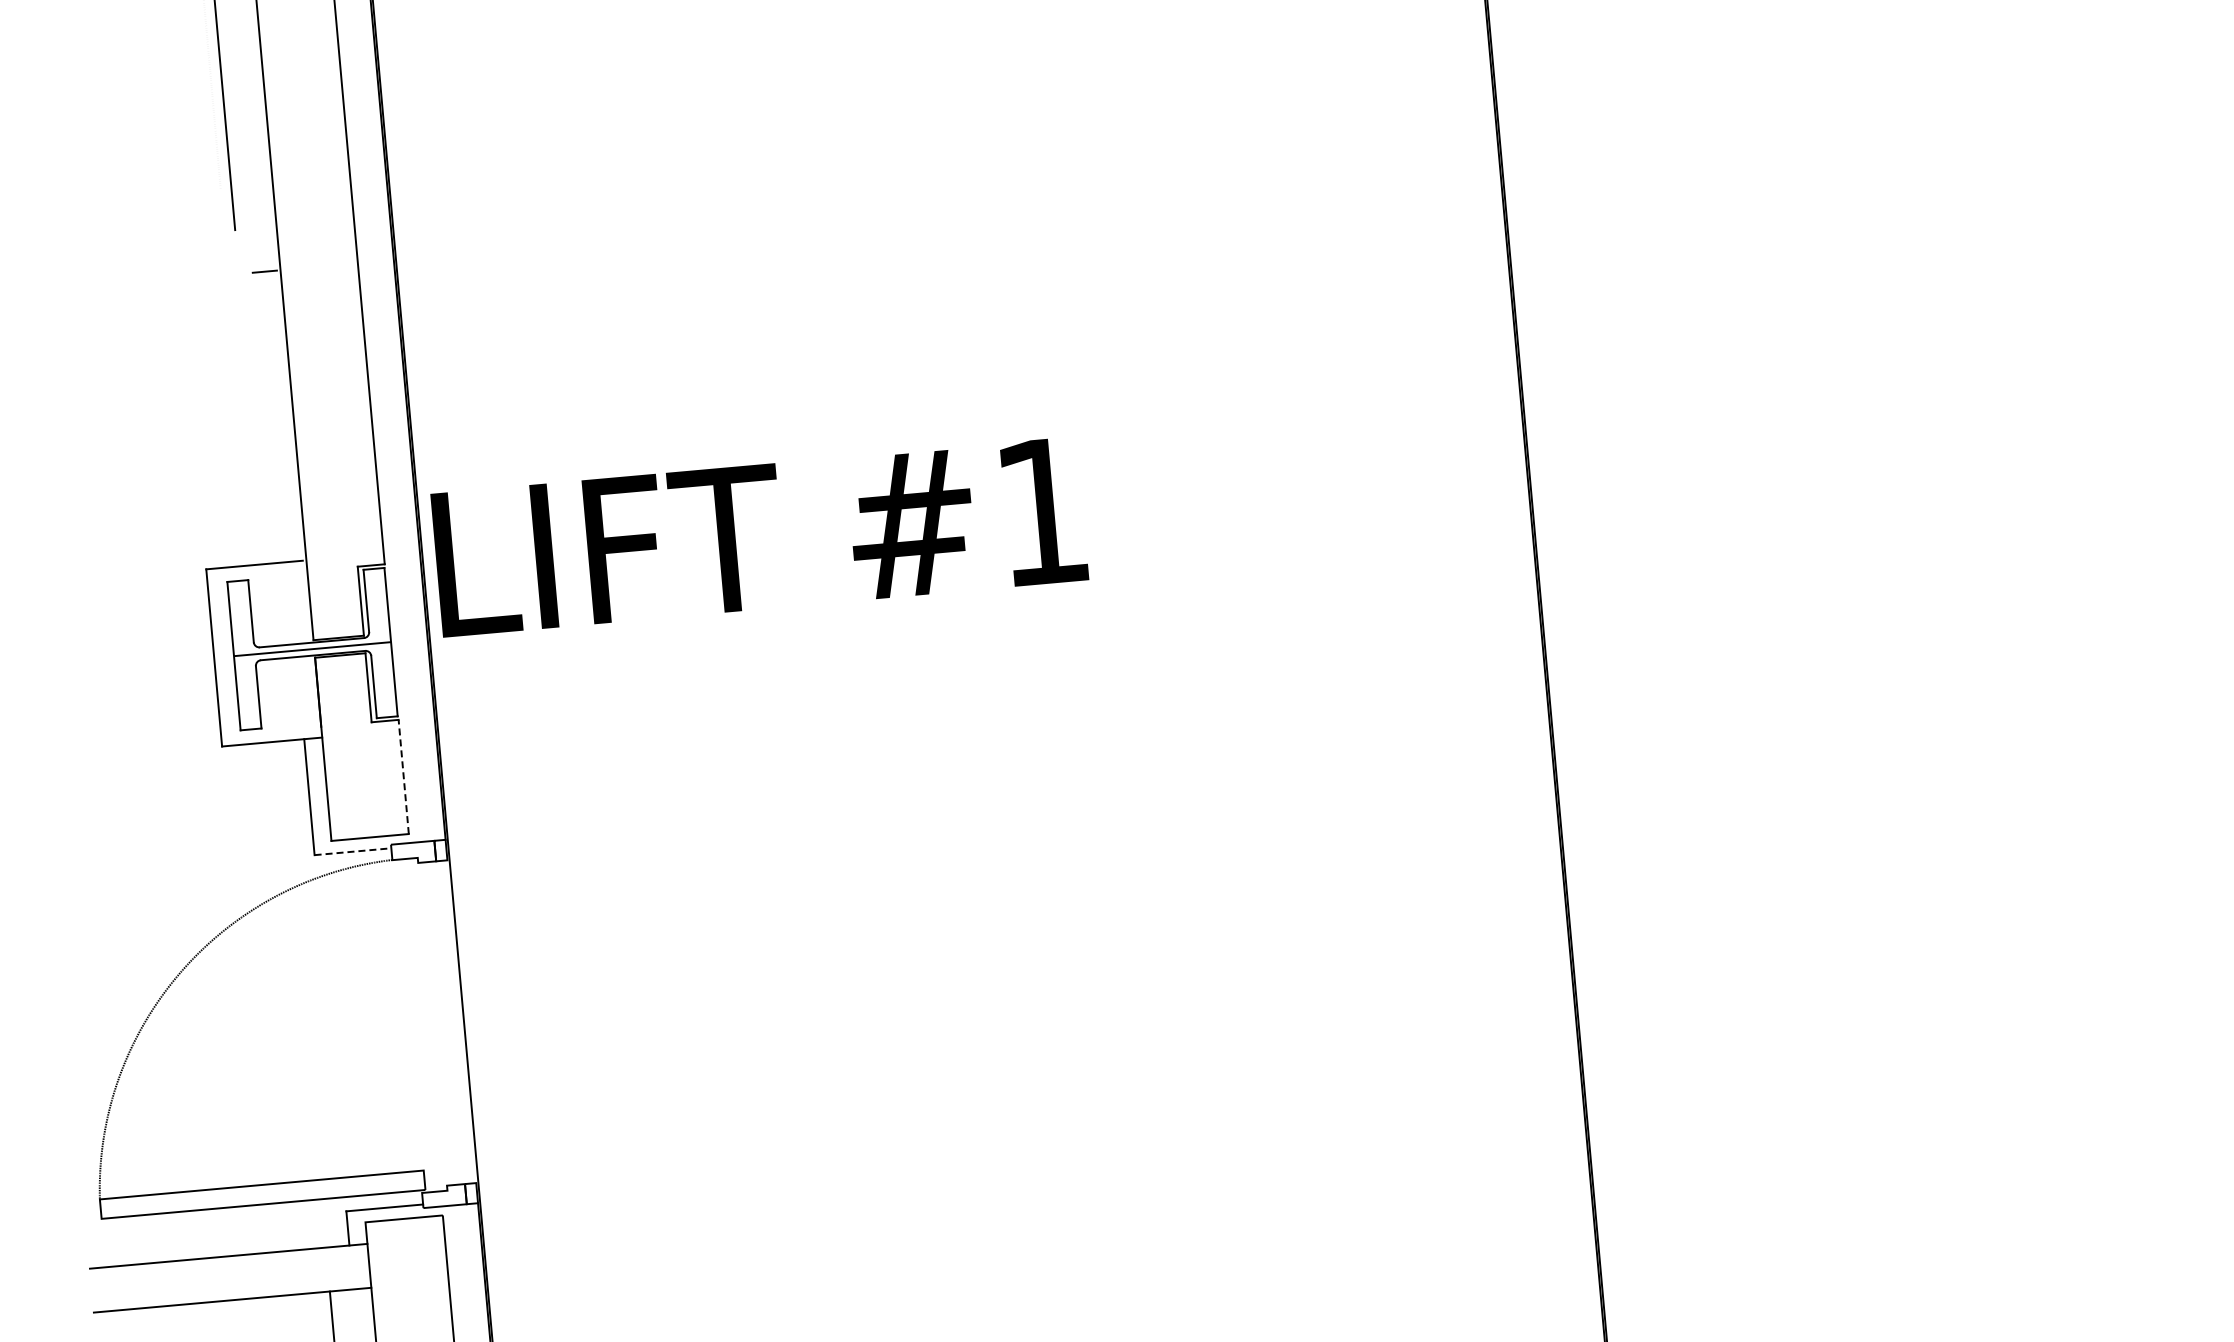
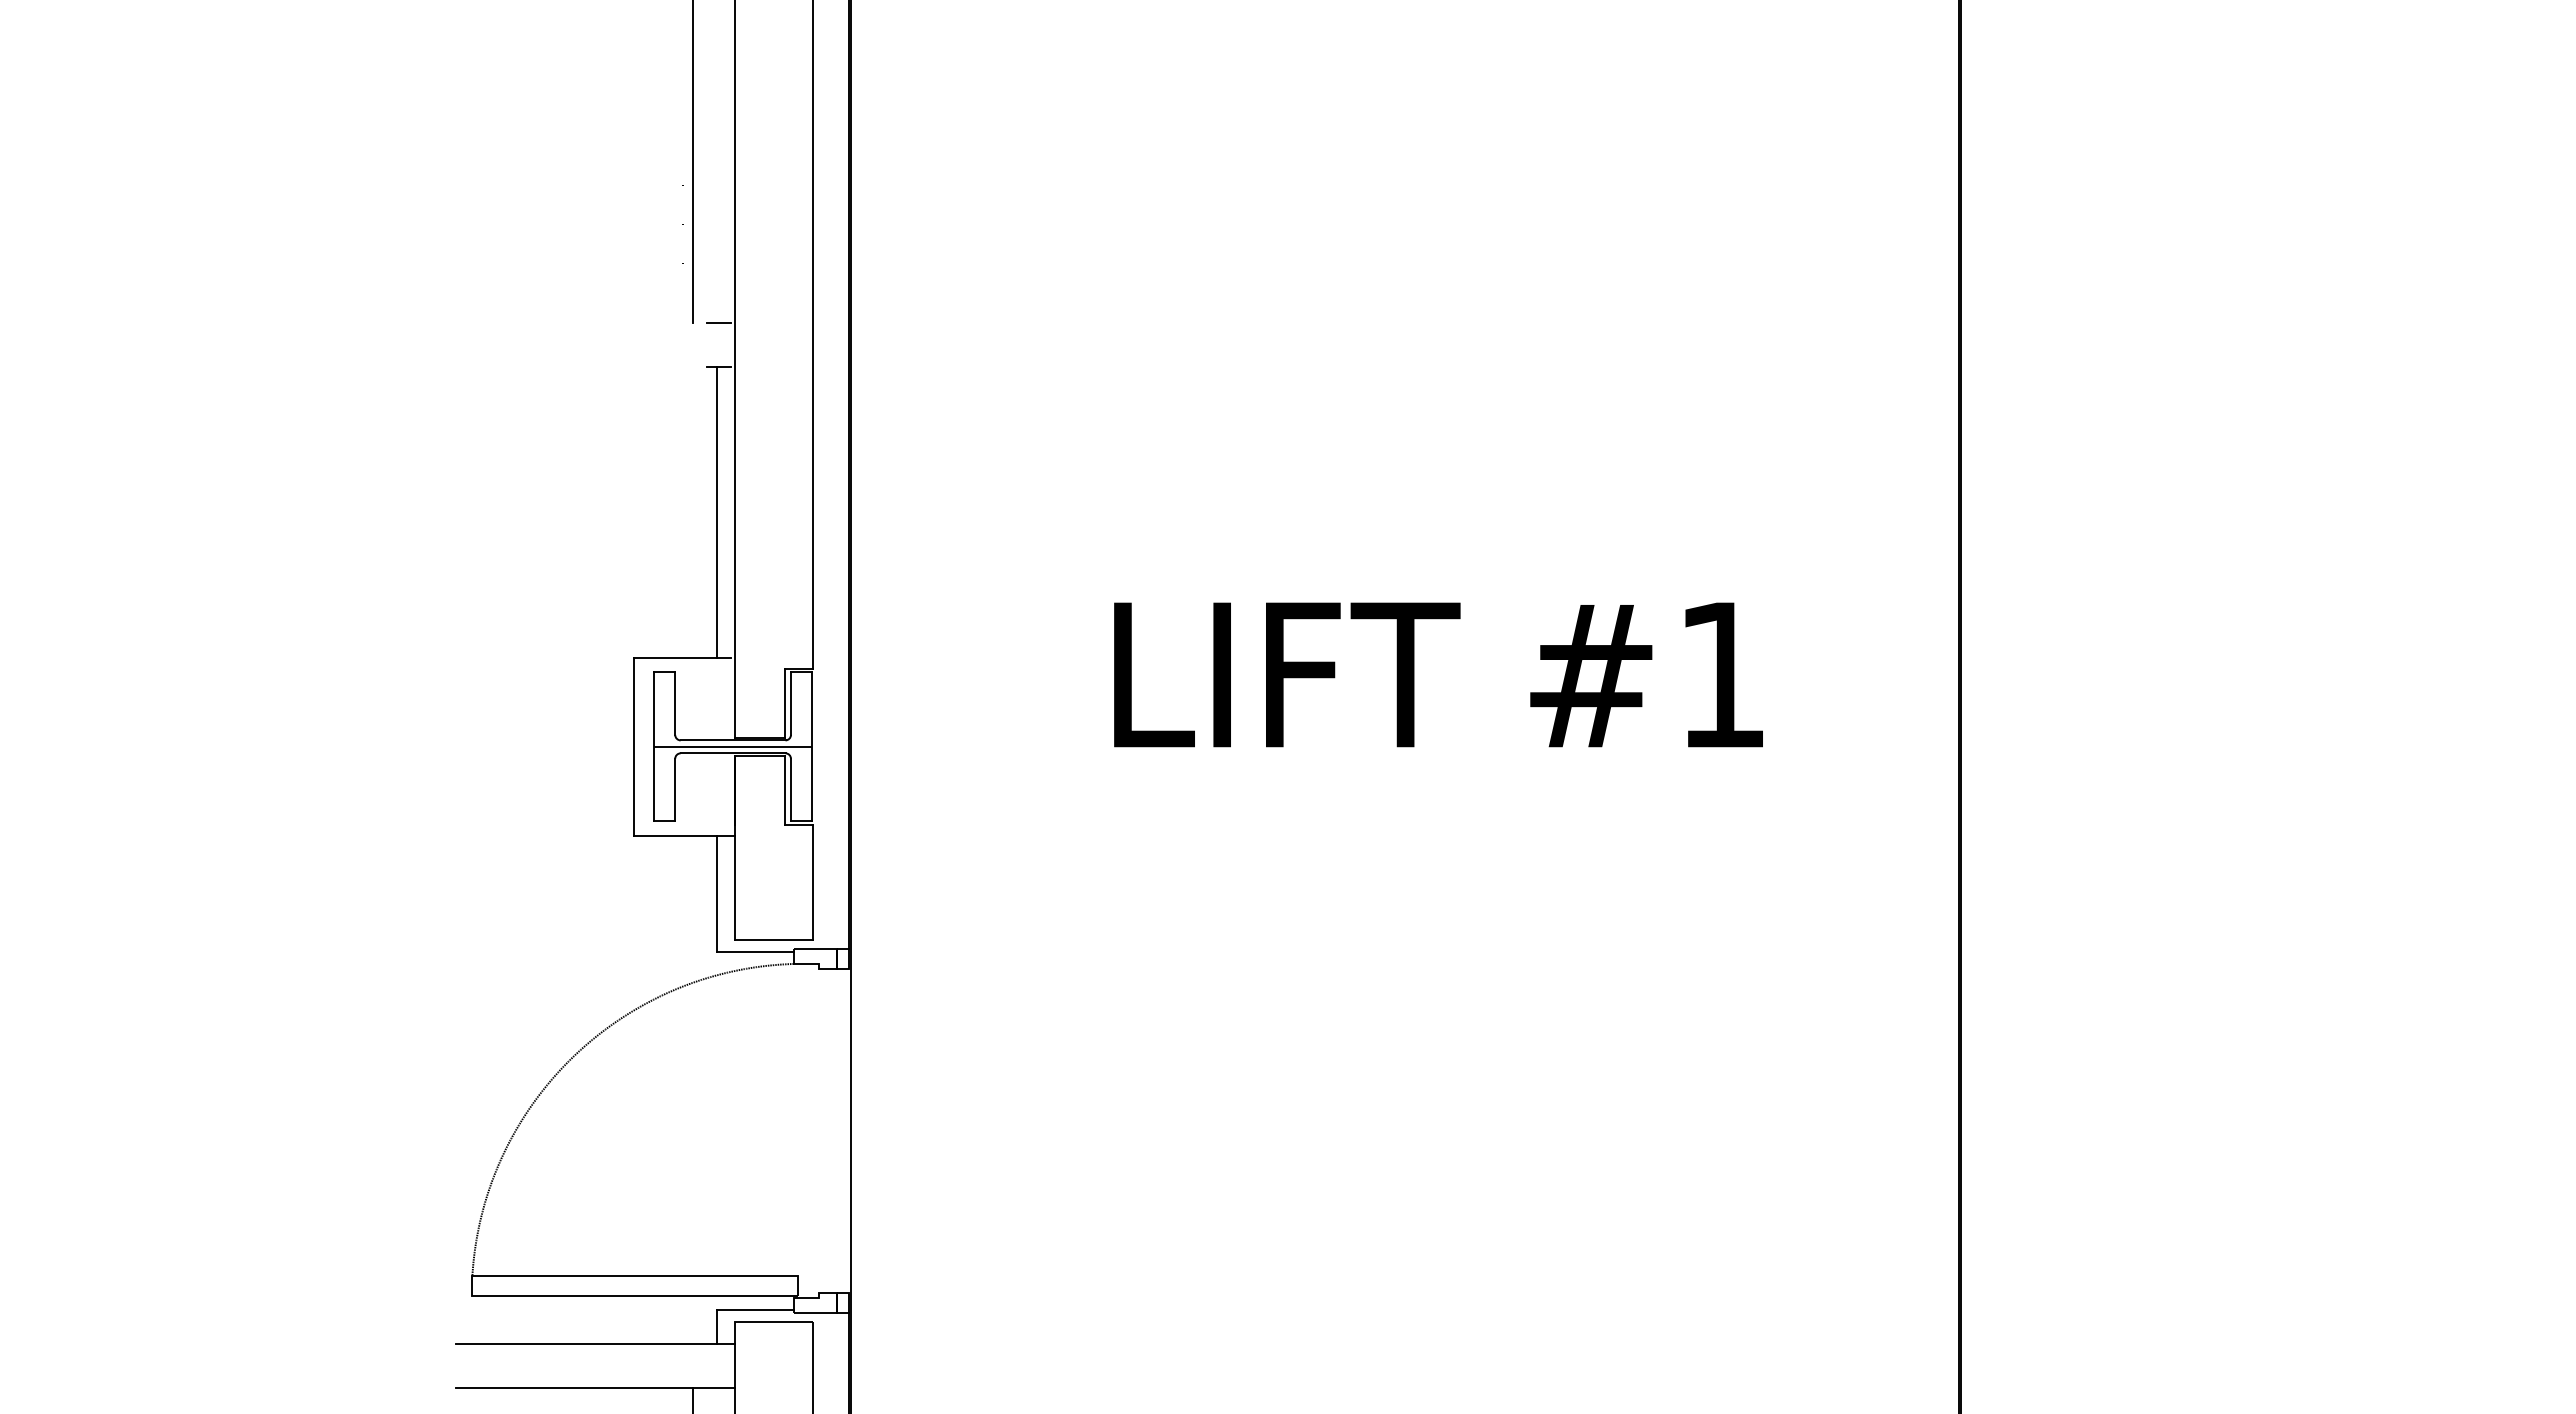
line: (261, 227) -> (719, 322), added
line: (275, 416) -> (716, 511), added
text: (759, 536) -> (1438, 674), moved
line: (403, 776) -> (812, 881), dashed -> solid
line: (353, 851) -> (755, 952), dashed -> solid

